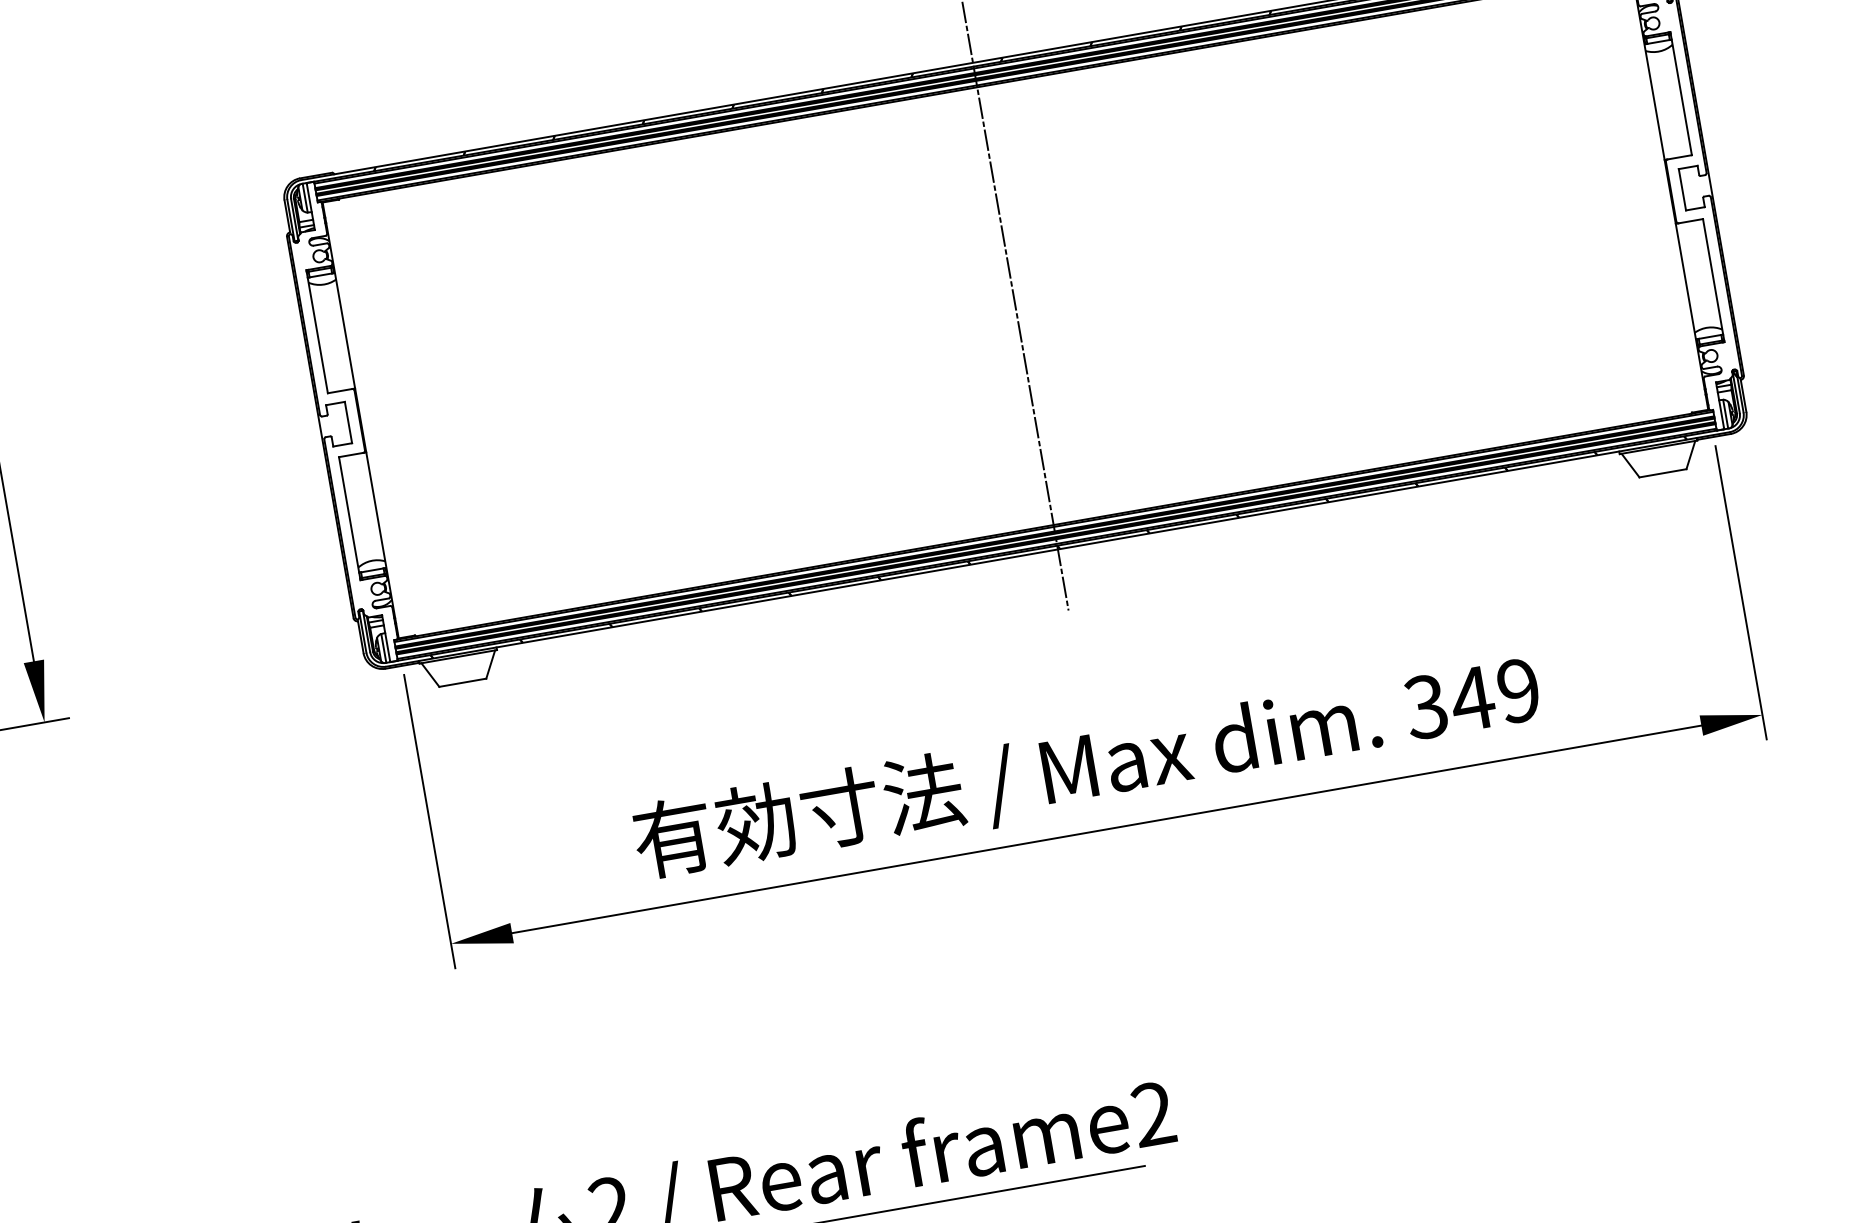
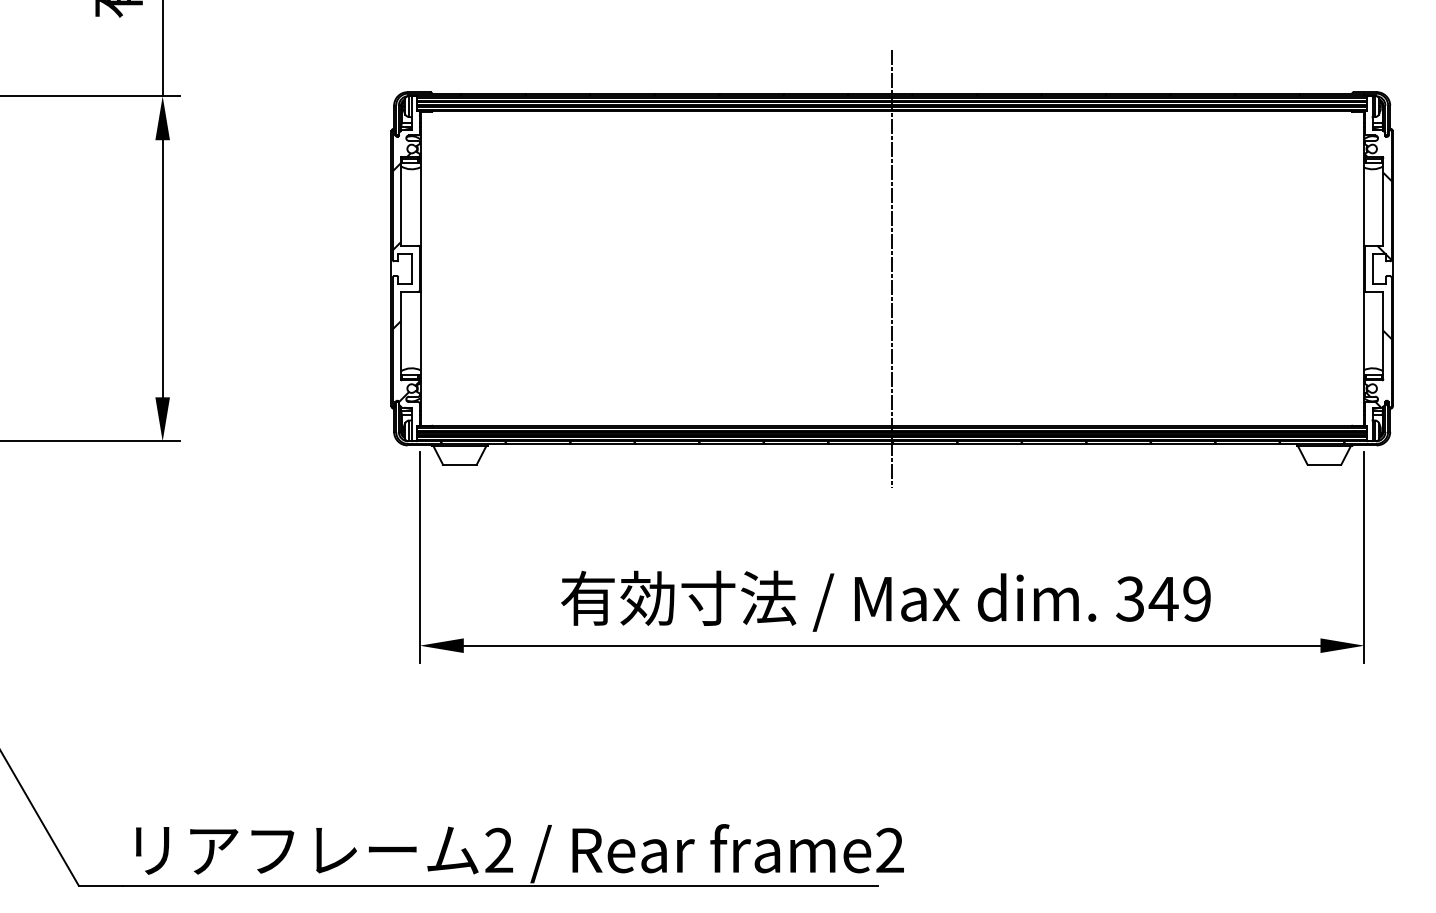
hatch: (1692, 204) -> (1377, 280), added
hatch: (342, 437) -> (405, 278), added

